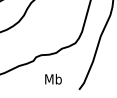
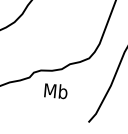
text: (53, 79) -> (56, 91), moved

